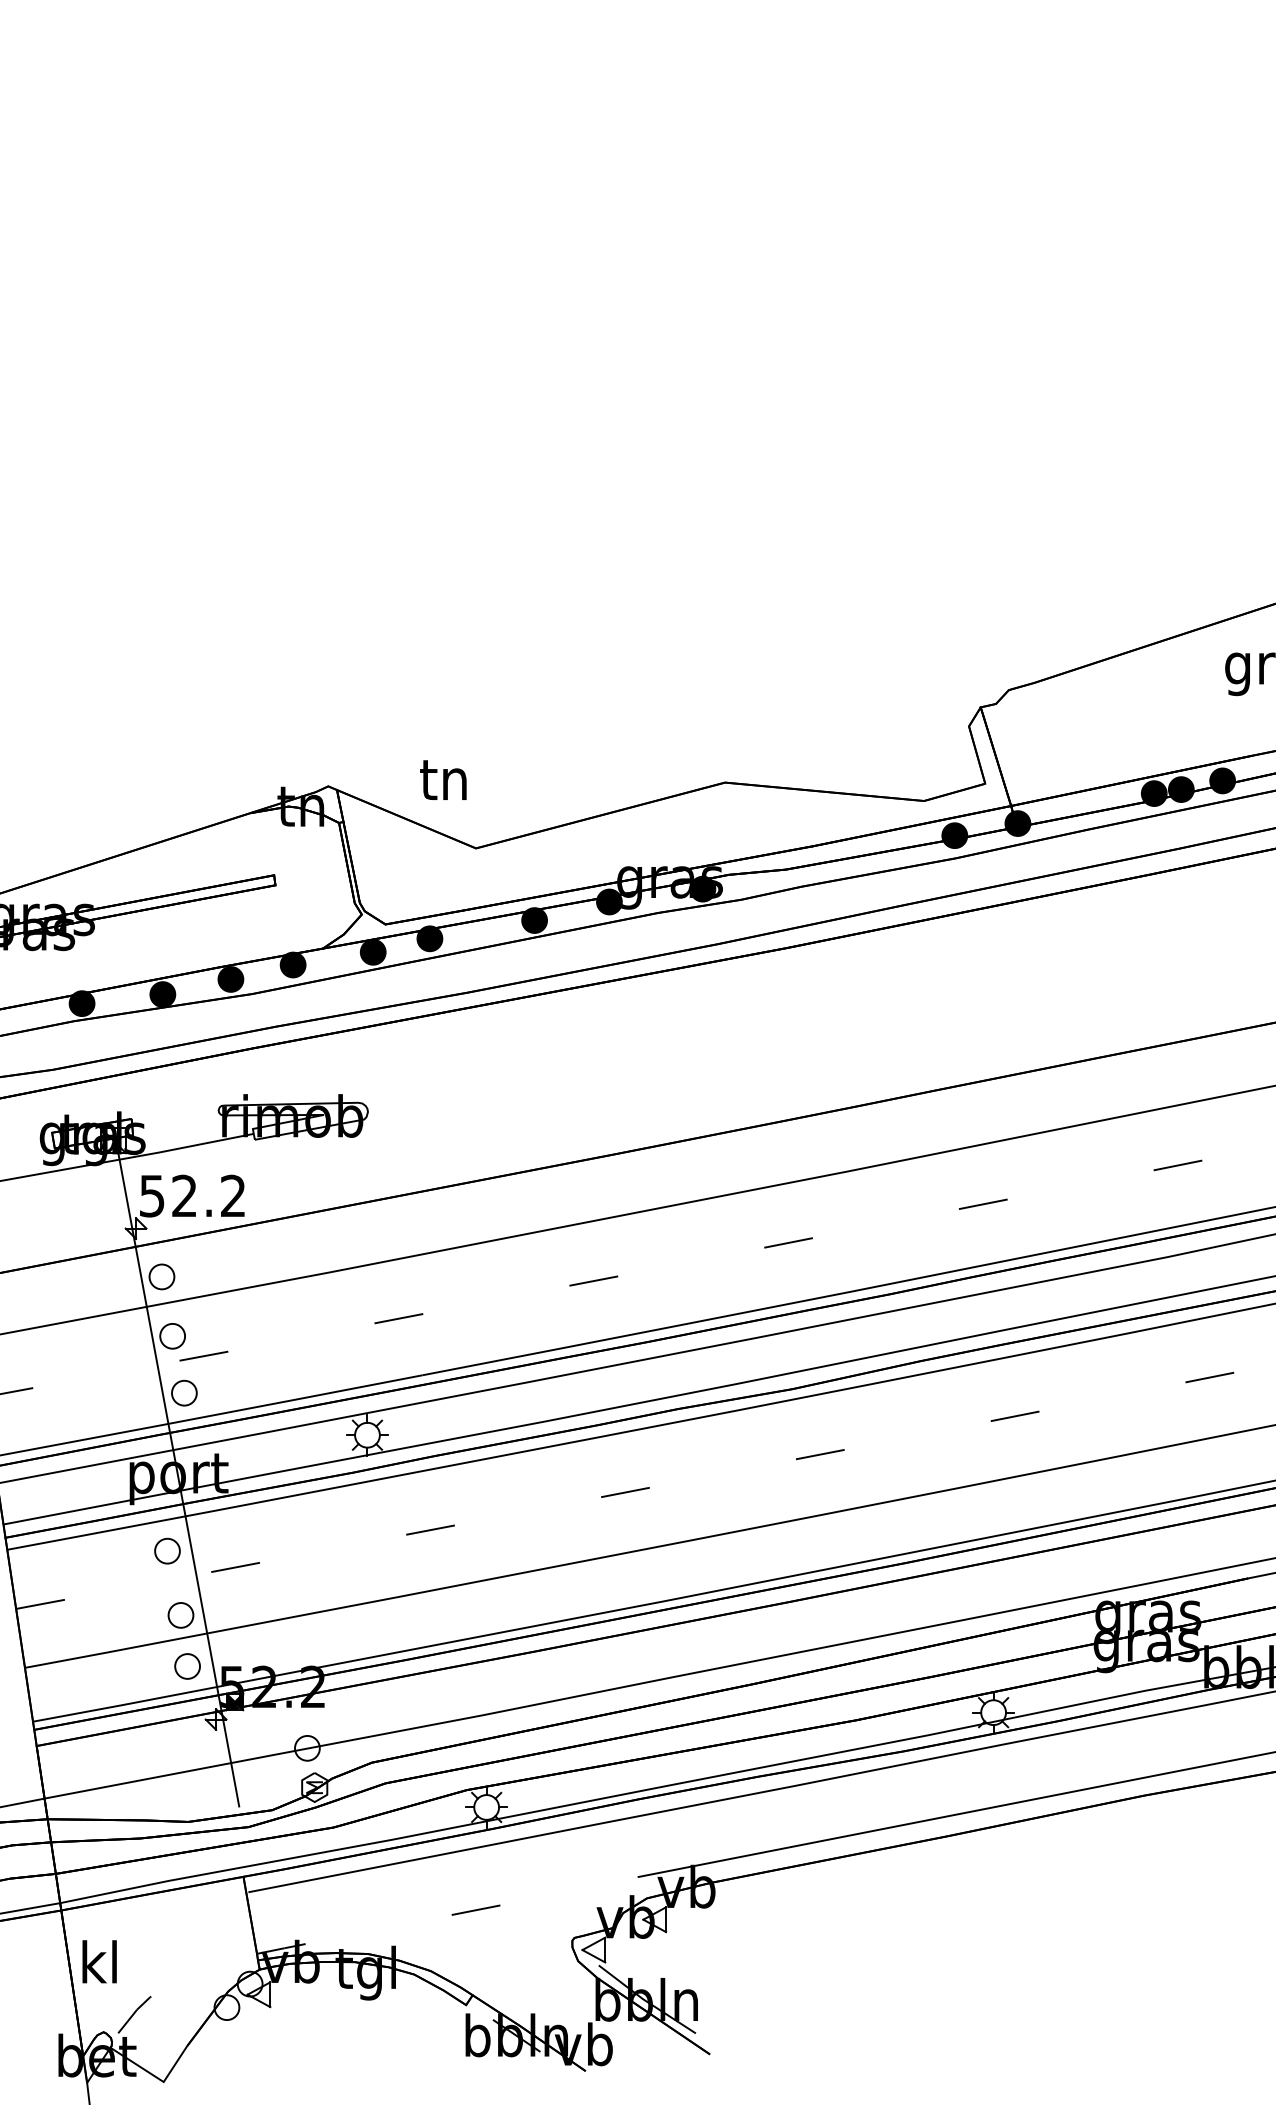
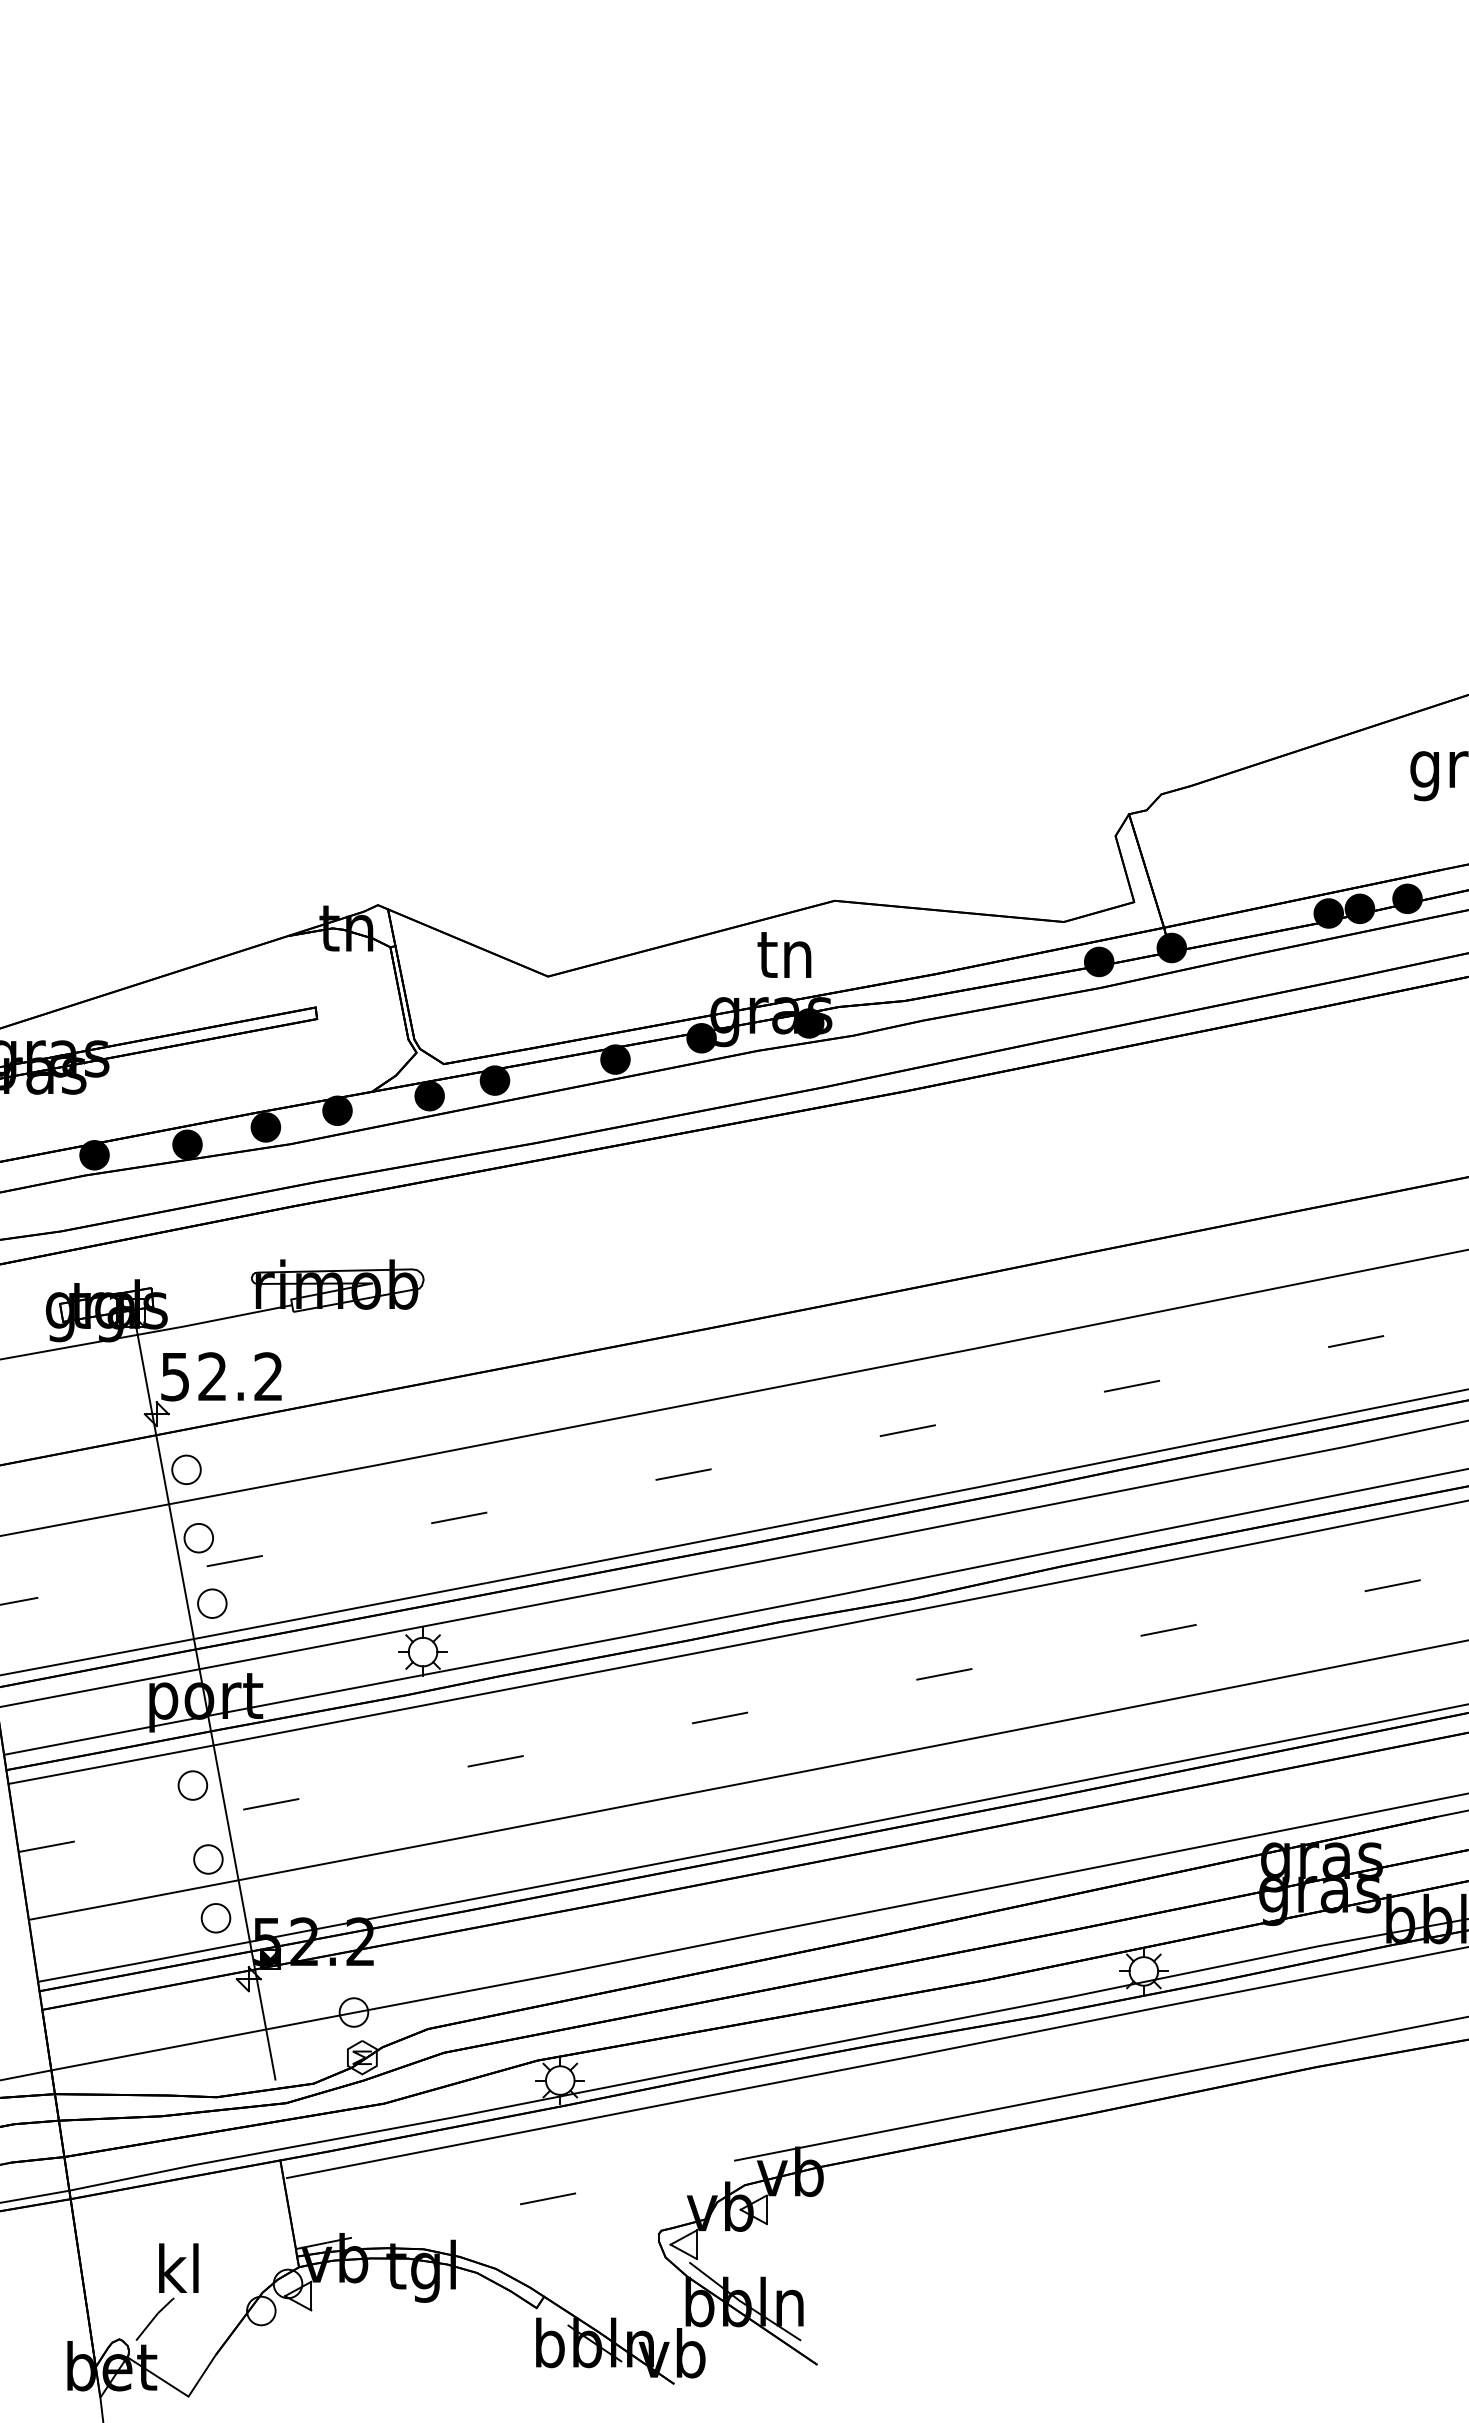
text: (443, 779) -> (784, 954), moved
text: (99, 1961) -> (178, 2267), moved

